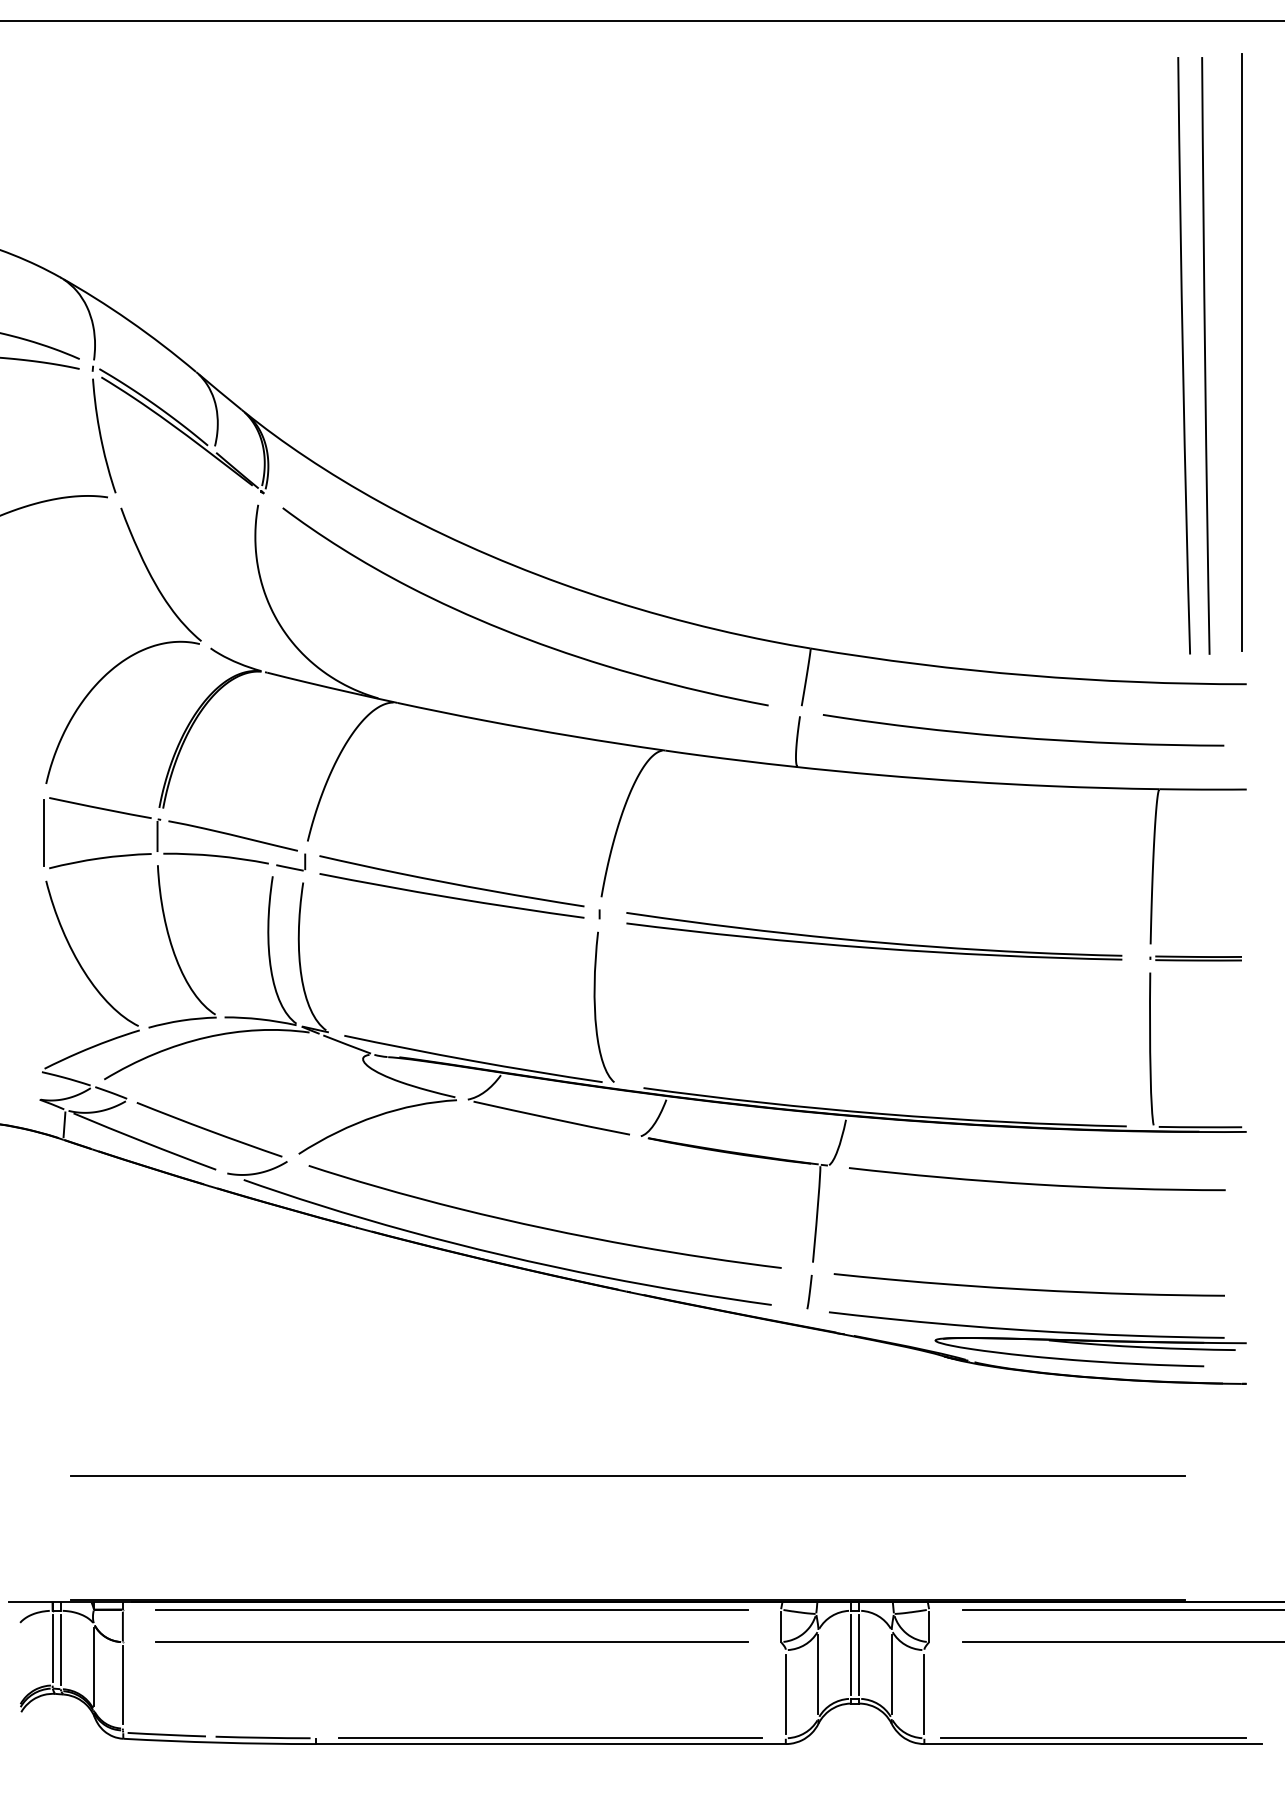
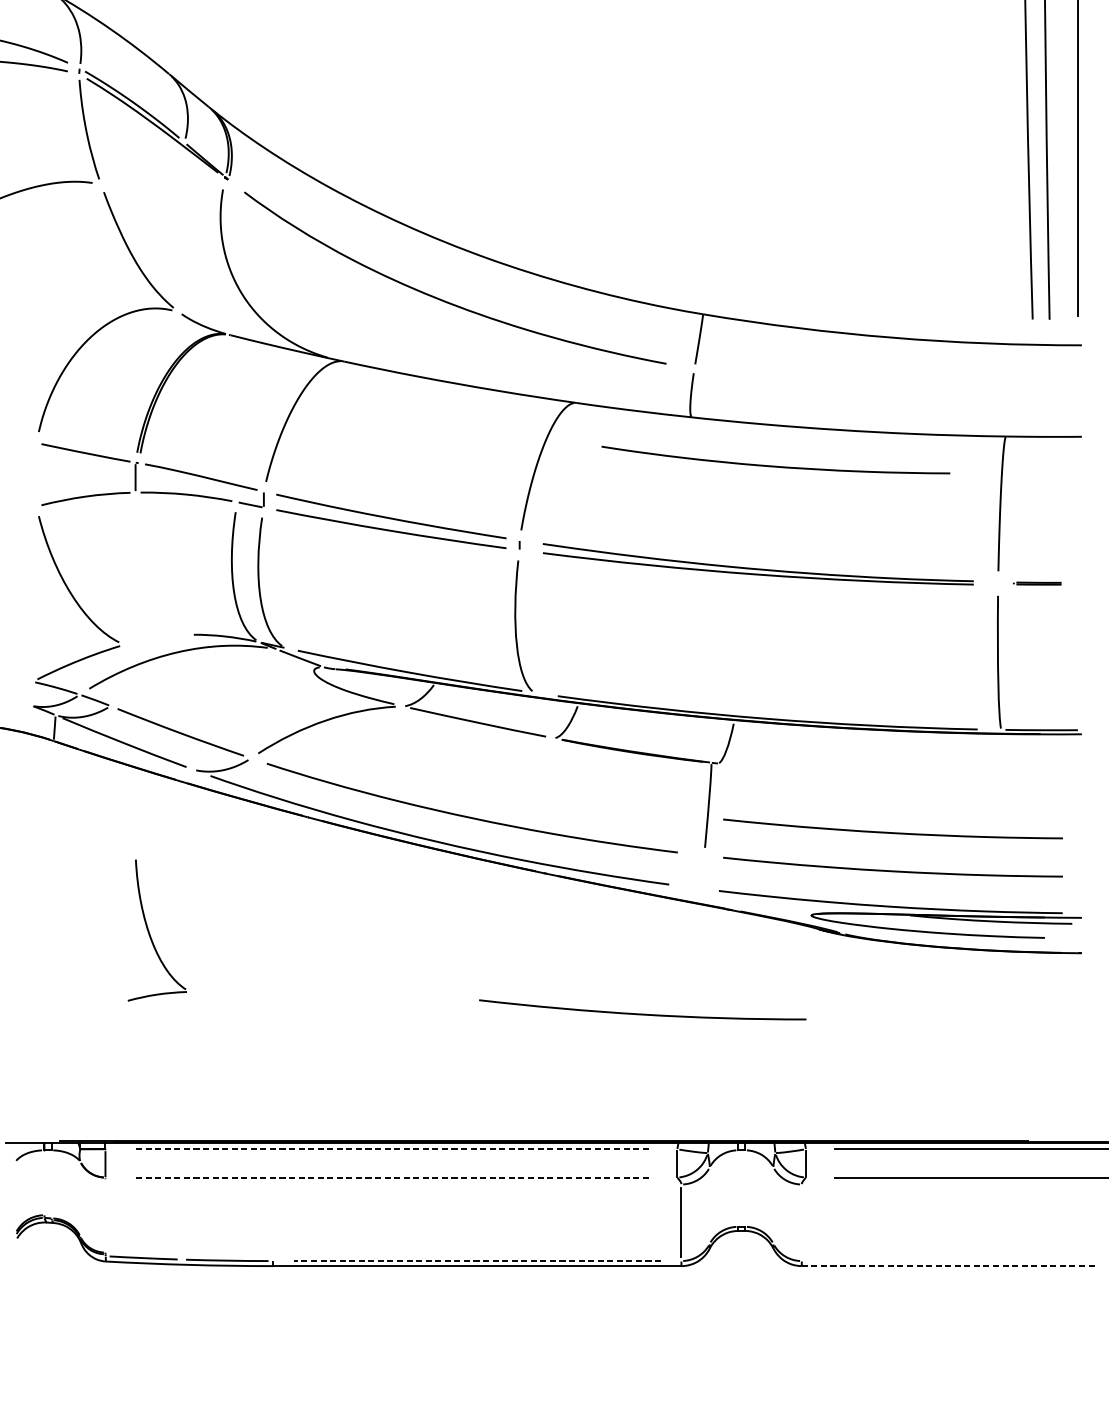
curve: (1021, 736) -> (774, 465), moved
line: (43, 833) -> (36, 475), removed
part: (174, 950) -> (150, 933), moved
part: (1195, 958) -> (1037, 583), size x0.6
curve: (1037, 1183) -> (642, 1013), moved
curve: (1028, 1244) -> (892, 832), added
line: (809, 1291) -> (702, 872), removed
line: (627, 1476) -> (543, 1033), removed
line: (451, 1609) -> (390, 1149), solid -> dashed
line: (451, 1642) -> (390, 1177), solid -> dashed
line: (52, 1647) -> (44, 1182), removed
line: (60, 1649) -> (51, 1183), removed
line: (851, 1654) -> (738, 1188), removed
line: (859, 1654) -> (745, 1188), removed
line: (94, 1666) -> (80, 1198), removed
line: (818, 1674) -> (709, 1205), removed
line: (891, 1674) -> (773, 1205), removed
line: (122, 1685) -> (105, 1215), removed
line: (924, 1693) -> (801, 1222), removed
line: (550, 1738) -> (476, 1261), solid -> dashed
line: (1093, 1738) -> (948, 1261), removed
line: (1093, 1744) -> (948, 1266), solid -> dashed

